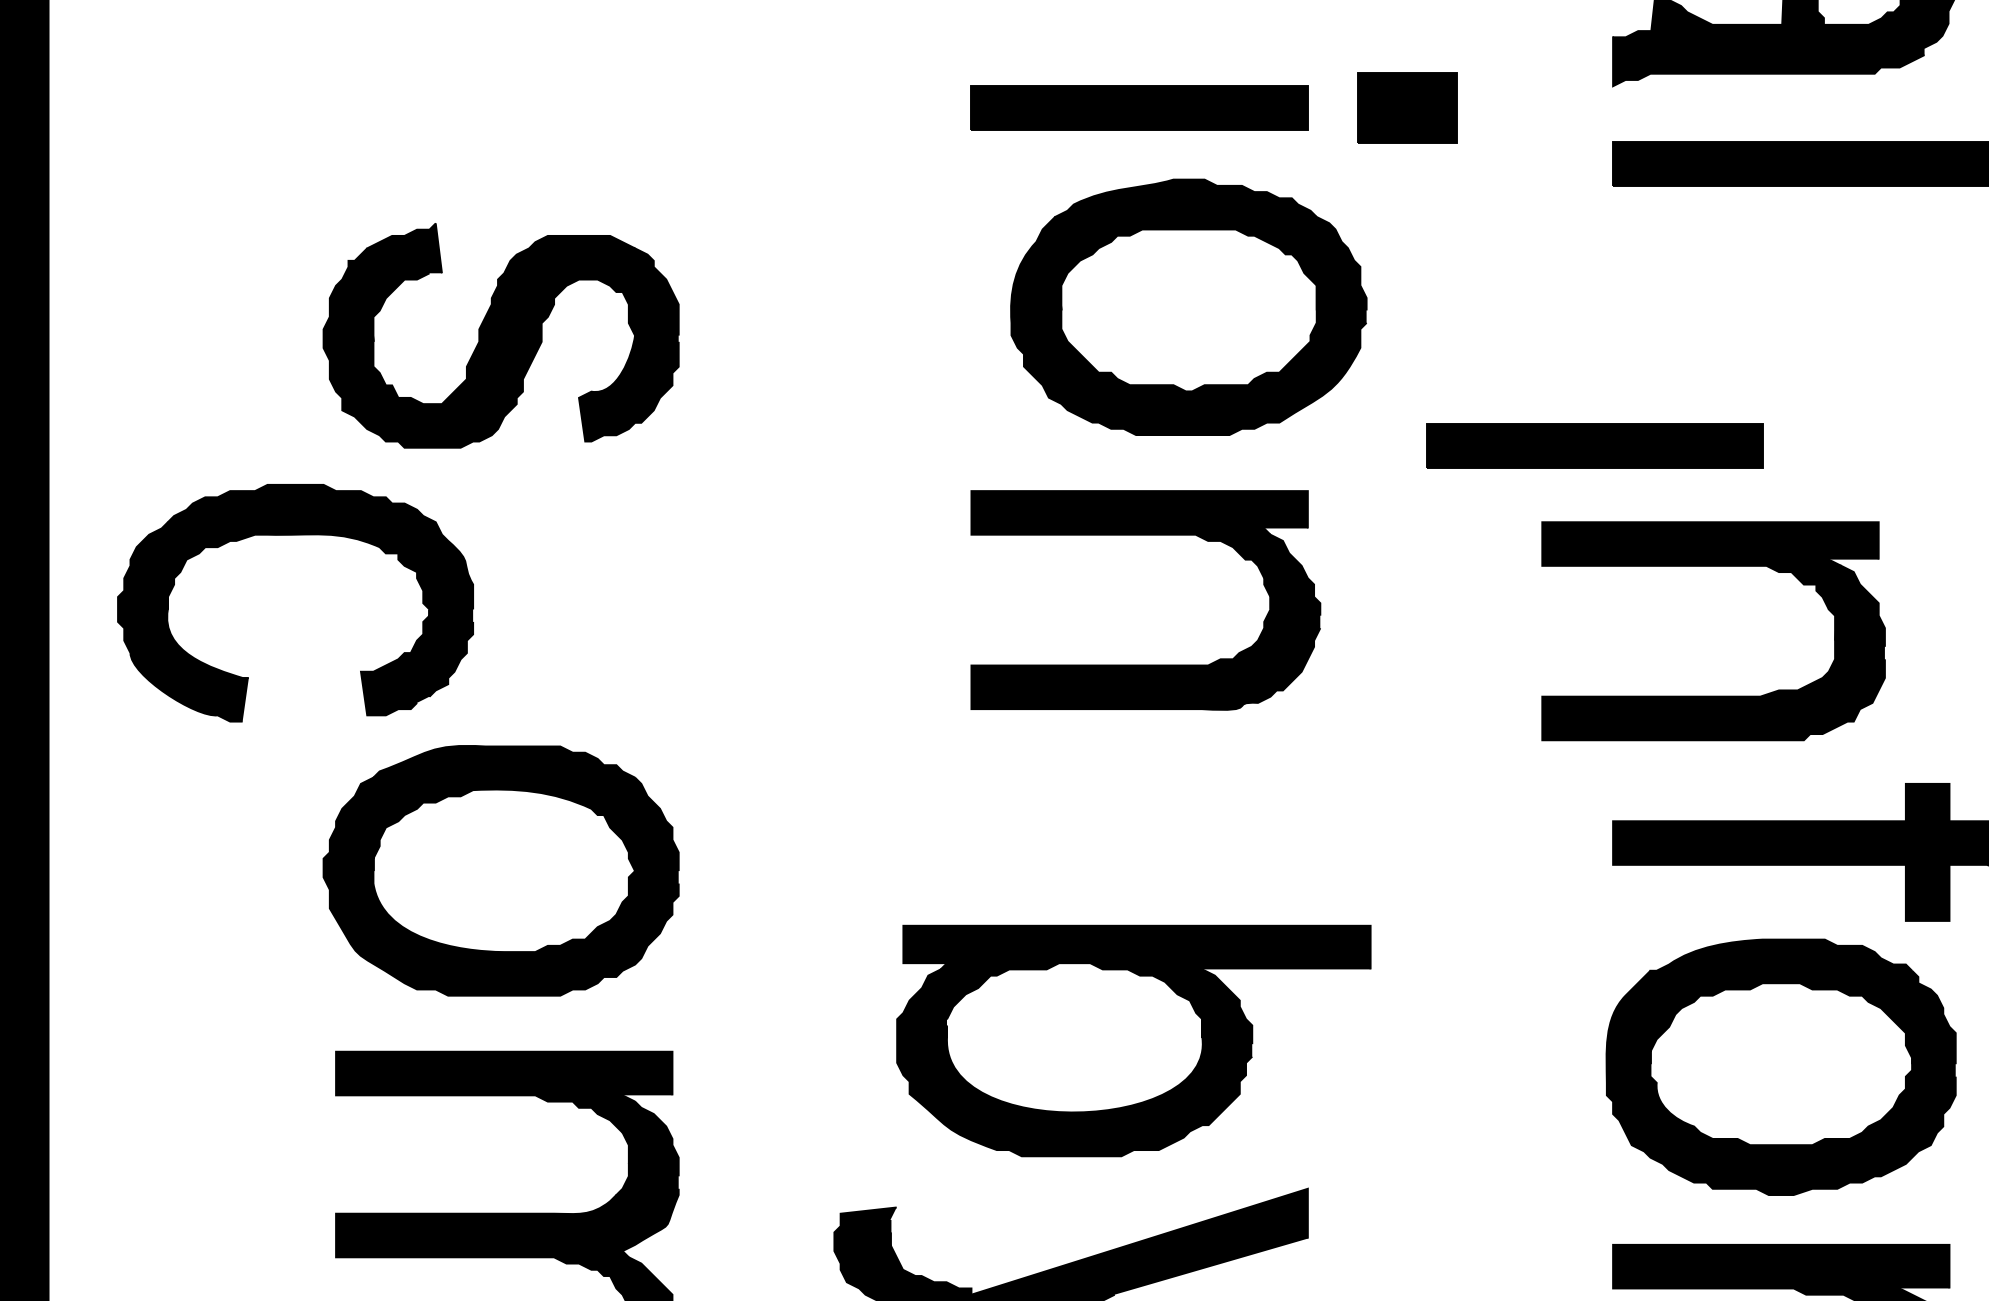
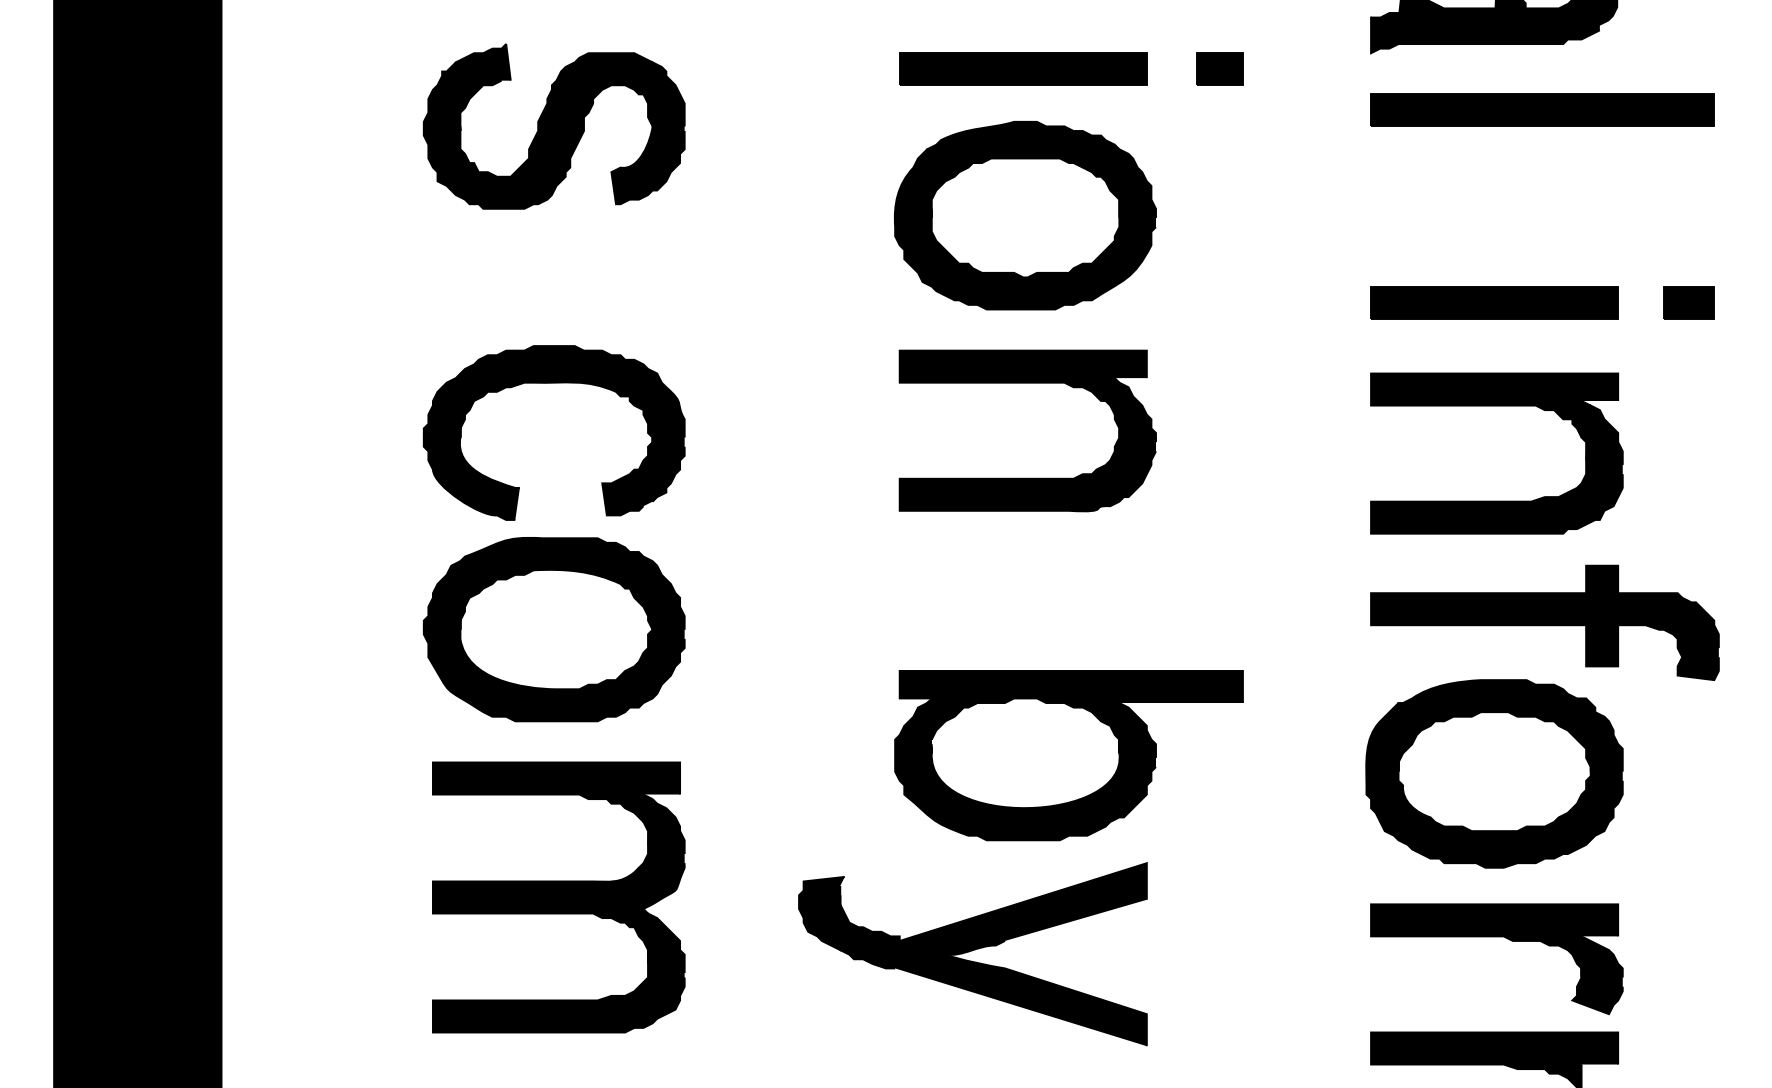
part: (1406, 107) -> (1219, 68), size x0.62
part: (1188, 307) -> (1025, 215), moved
part: (500, 335) -> (553, 126), moved
part: (1594, 445) -> (1494, 302), moved
part: (294, 535) -> (553, 383), moved
part: (1713, 567) -> (1496, 406), moved
part: (1133, 1040) -> (1068, 755), moved

